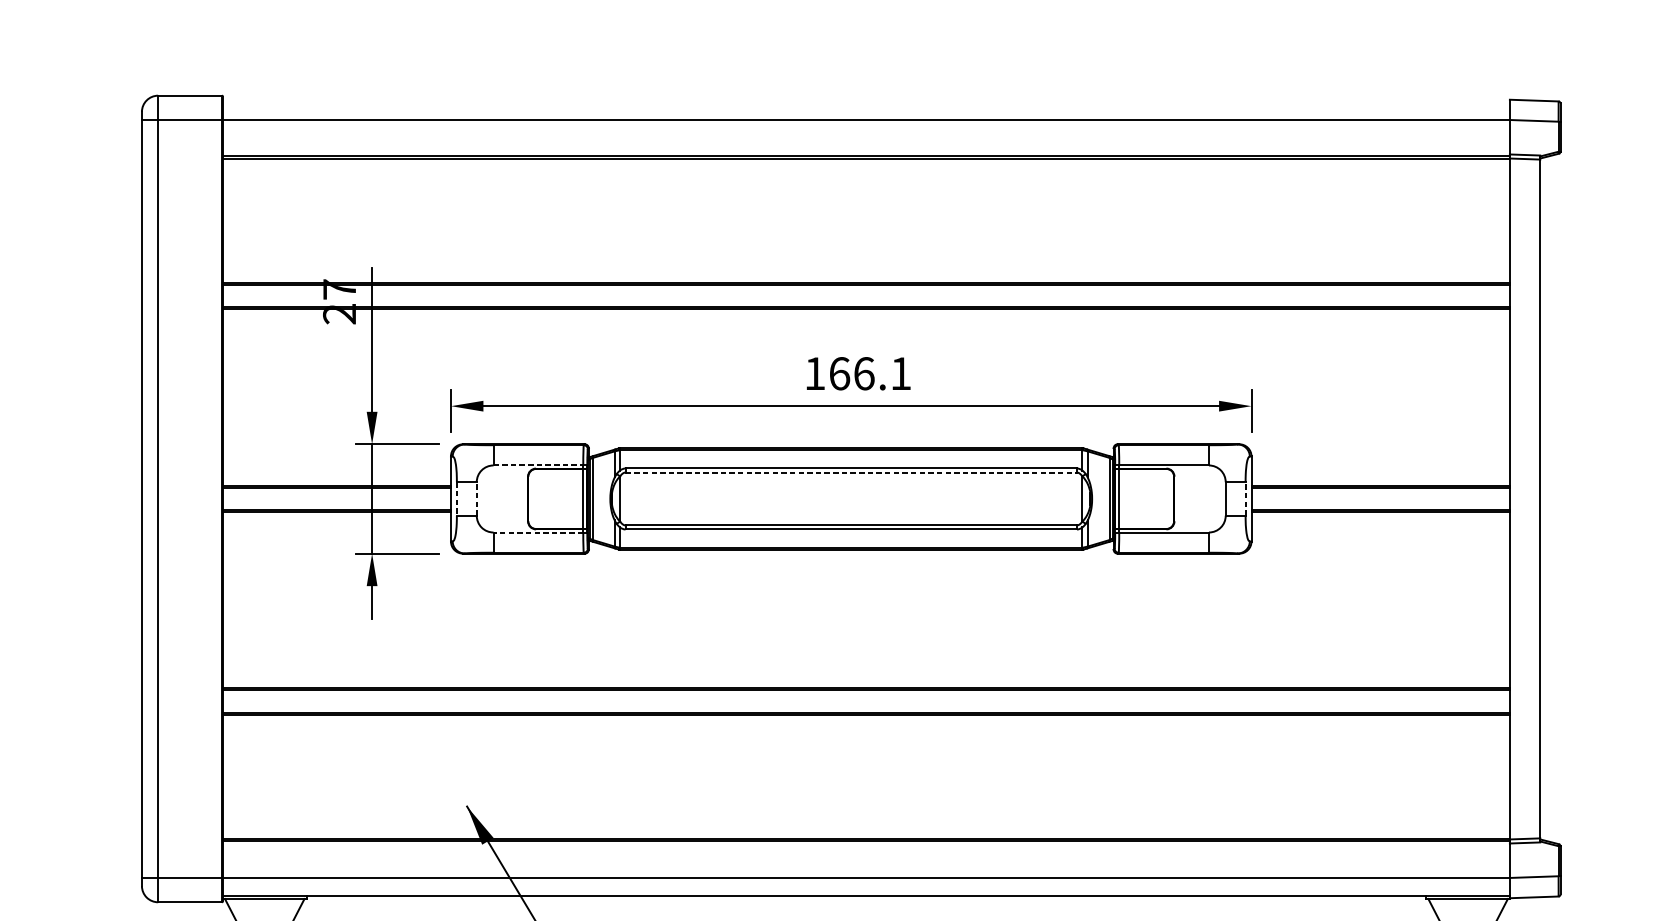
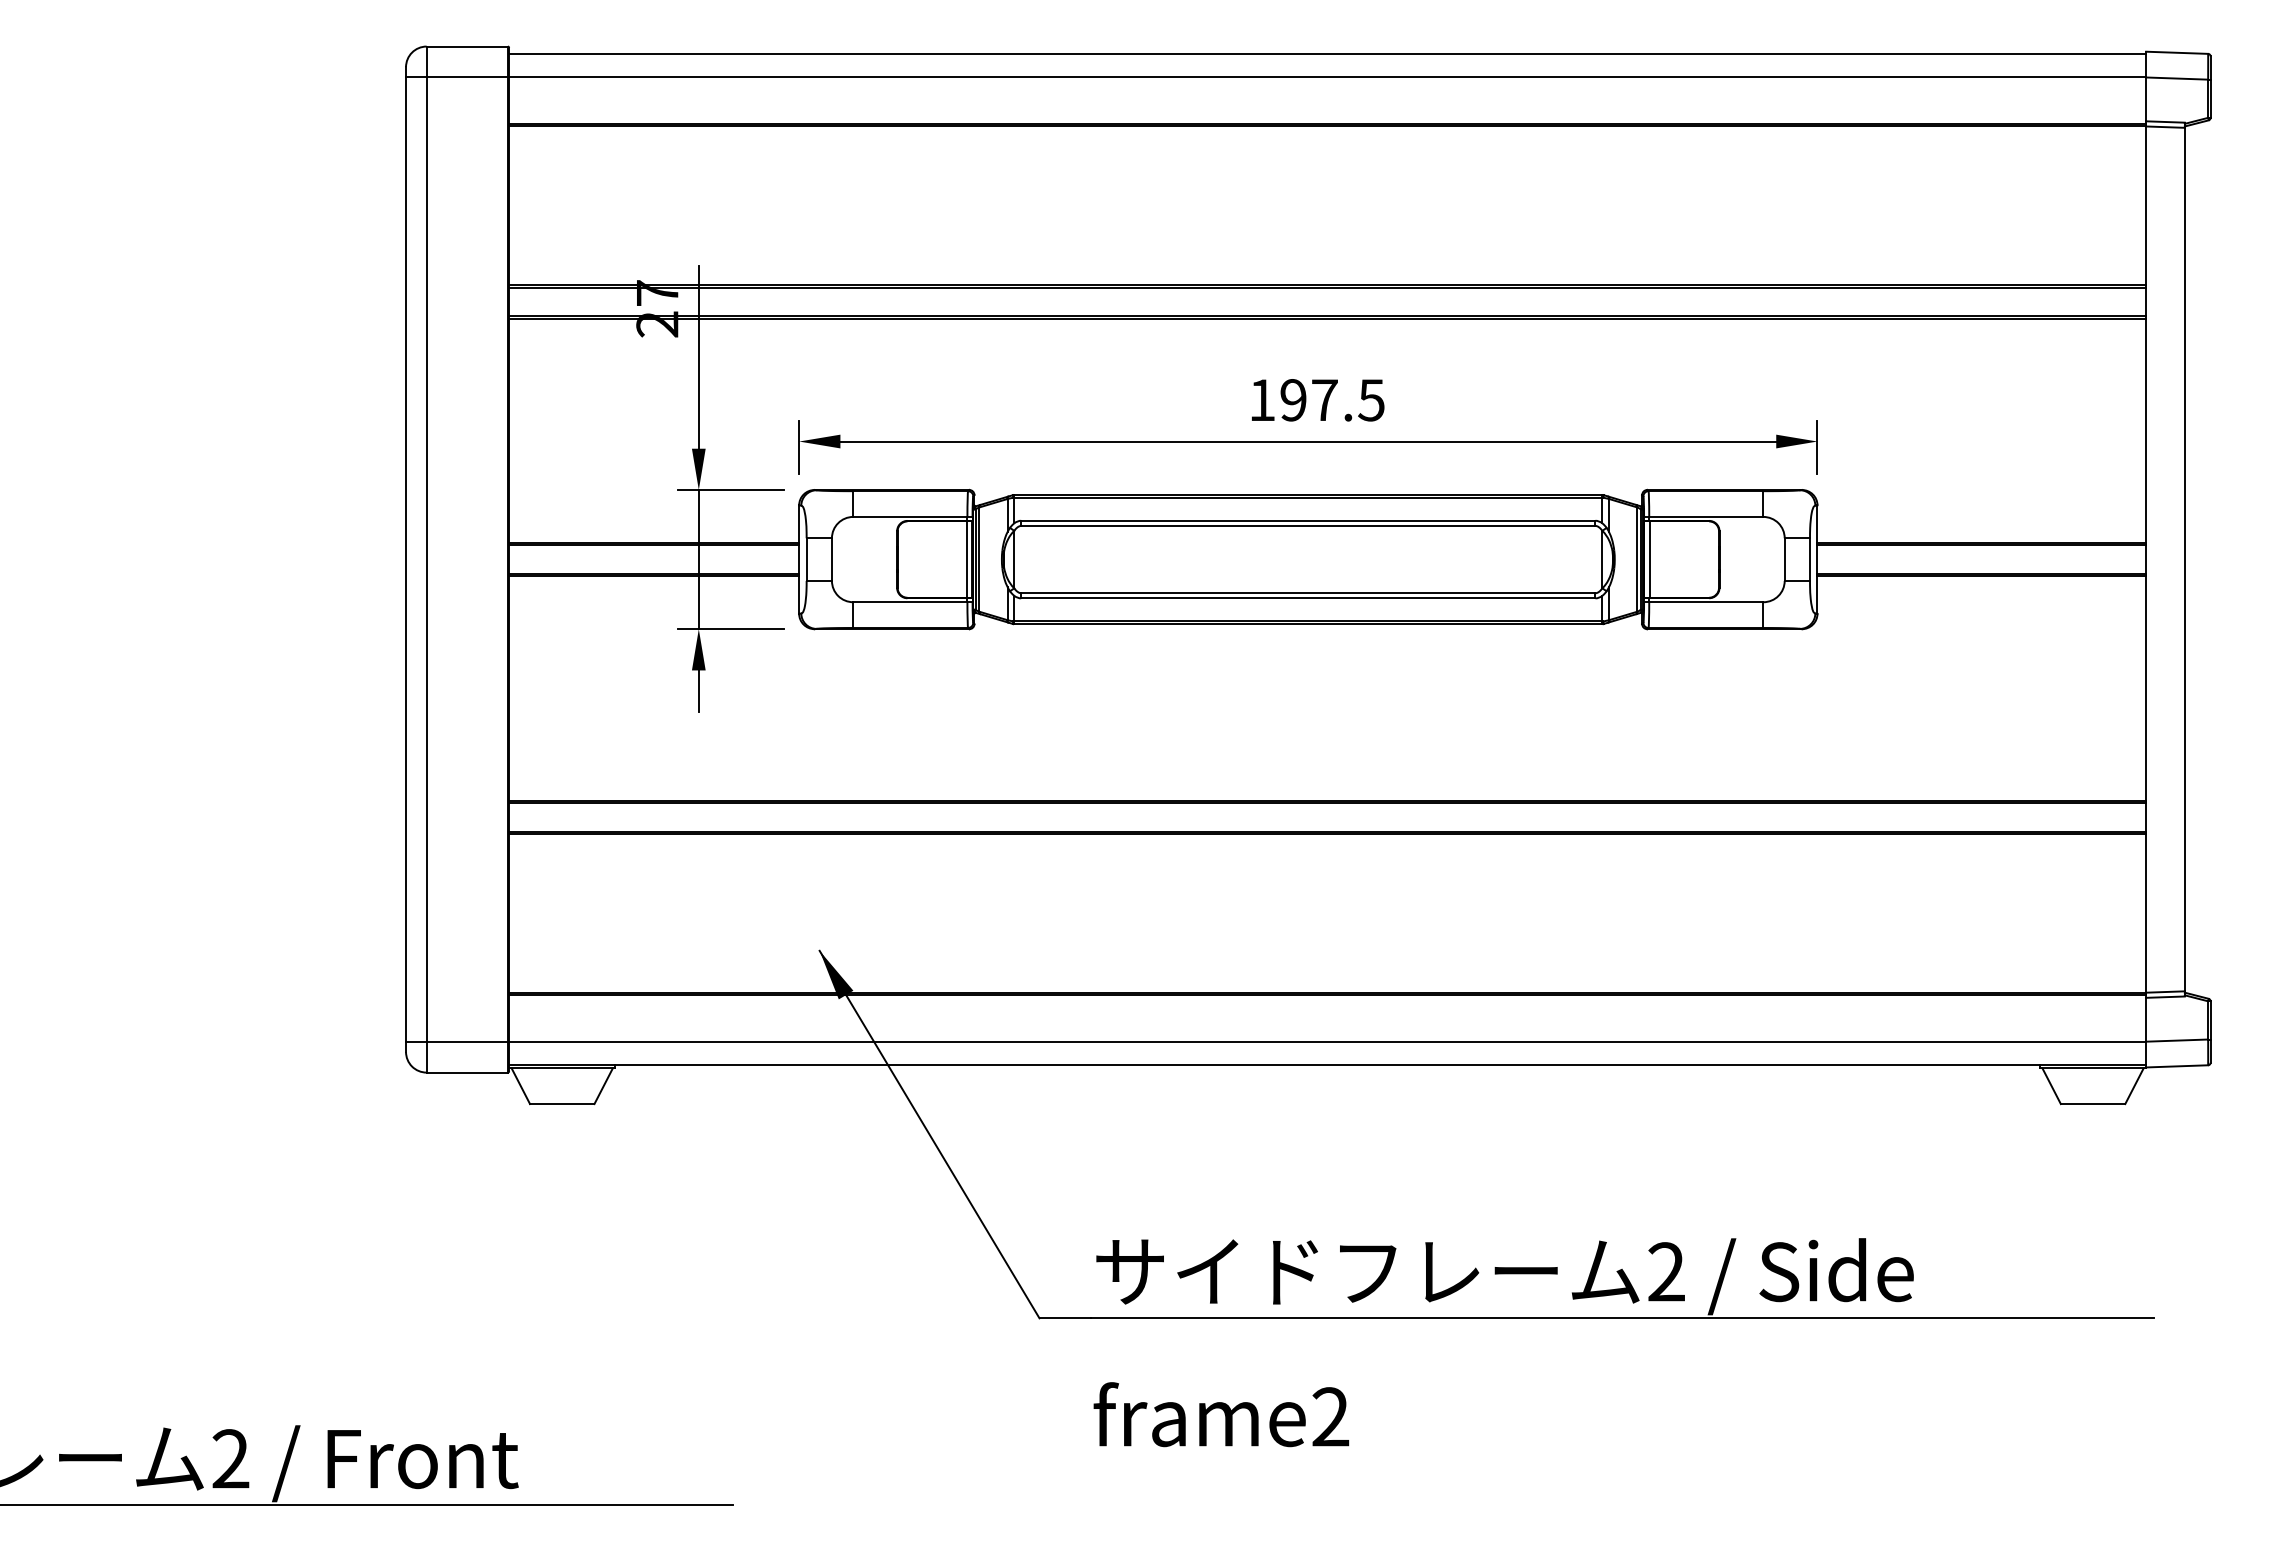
line: (866, 101) -> (1327, 54), added
text: (870, 373) -> (1332, 400), 166.1 -> 197.5
line: (538, 465) -> (910, 516), dashed -> solid
line: (851, 472) -> (1308, 525), dashed -> solid
line: (476, 498) -> (831, 559), dashed -> solid
line: (1246, 498) -> (1810, 559), dashed -> solid
line: (456, 499) -> (806, 560), dashed -> solid
line: (537, 532) -> (909, 602), dashed -> solid

